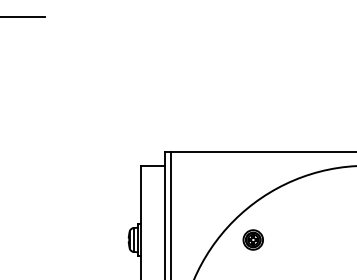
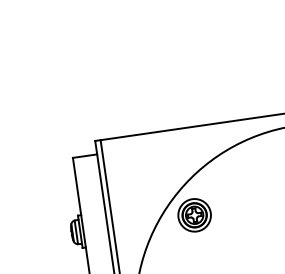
part: (253, 239) -> (194, 214), size x1.67

